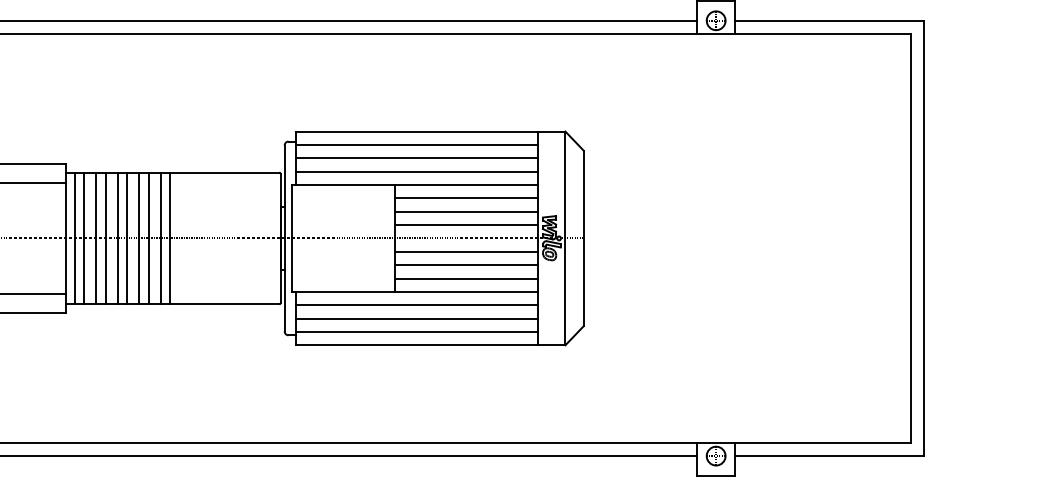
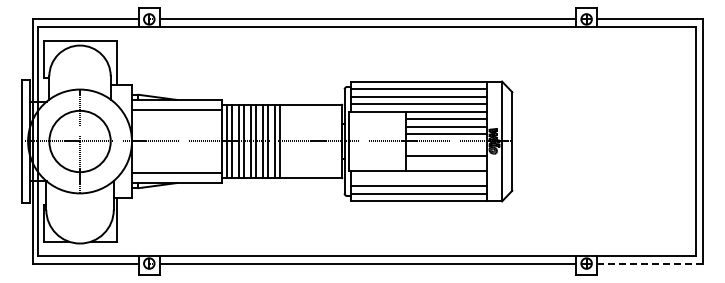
line: (466, 252) -> (446, 149), removed
line: (466, 277) -> (446, 163), removed
line: (416, 304) -> (418, 178), removed
line: (828, 455) -> (649, 263), solid -> dashed

